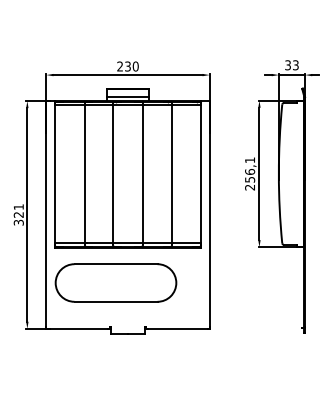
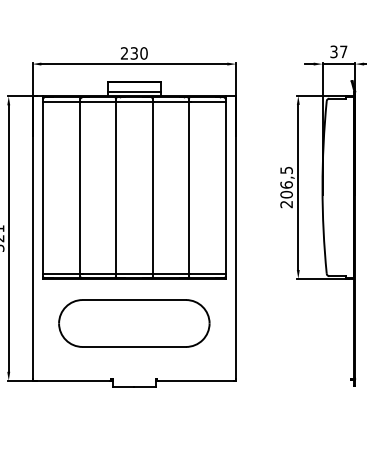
text: (295, 65) -> (343, 52), 33 -> 37
text: (250, 169) -> (287, 181), 256,1 -> 206,5
part: (115, 282) -> (133, 322), moved

